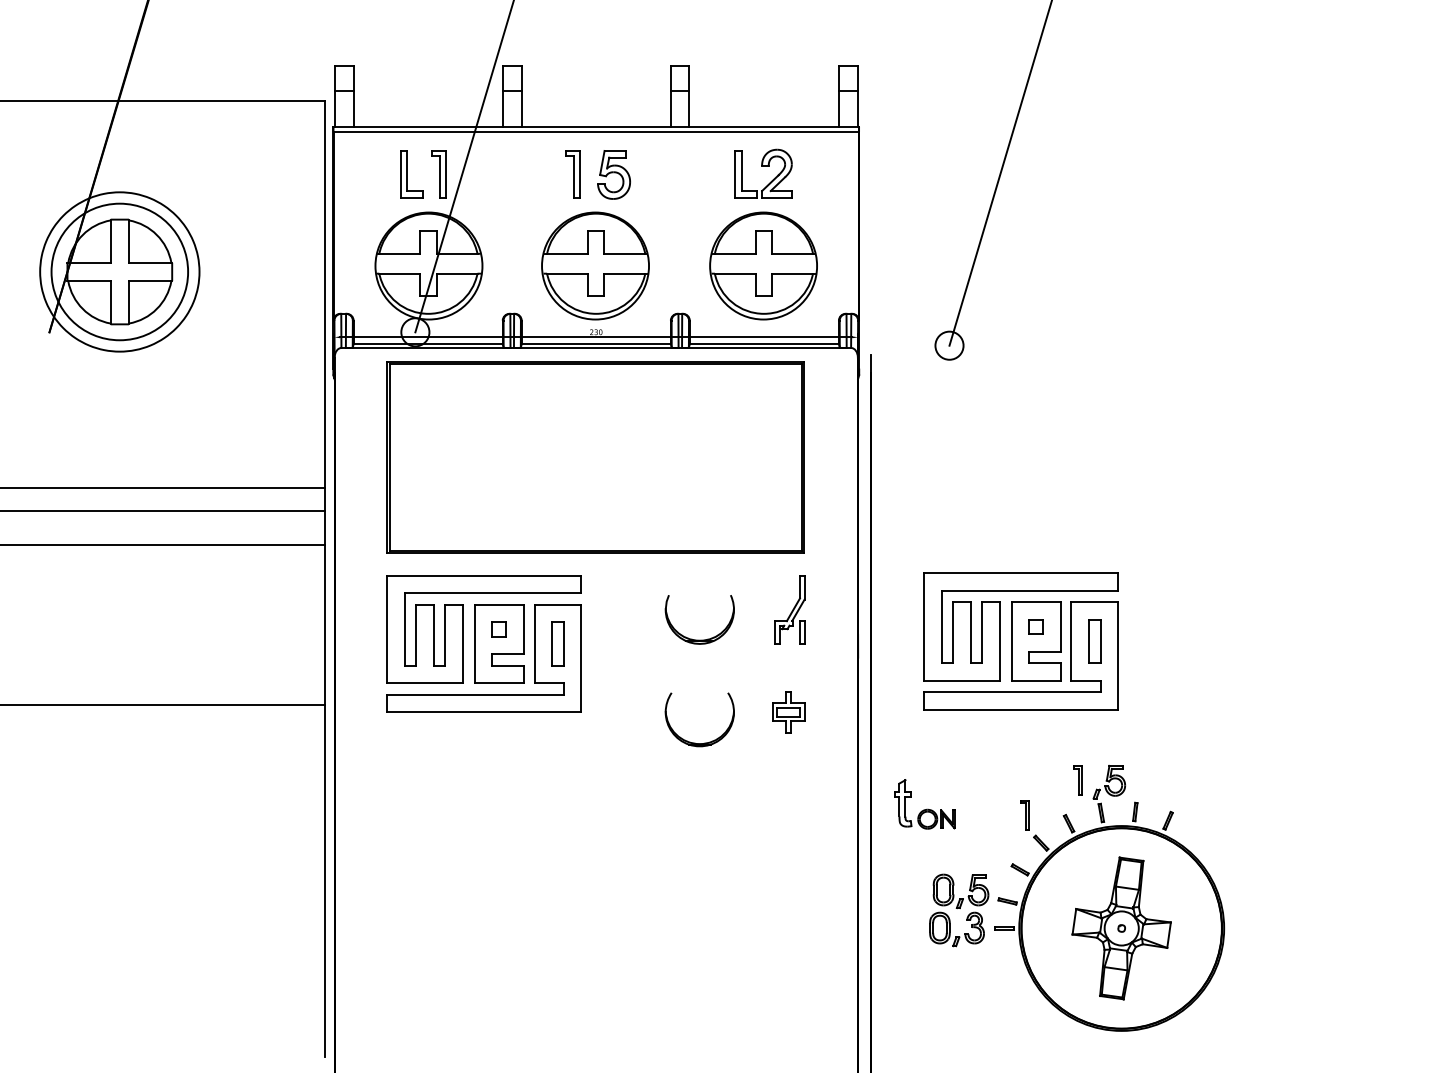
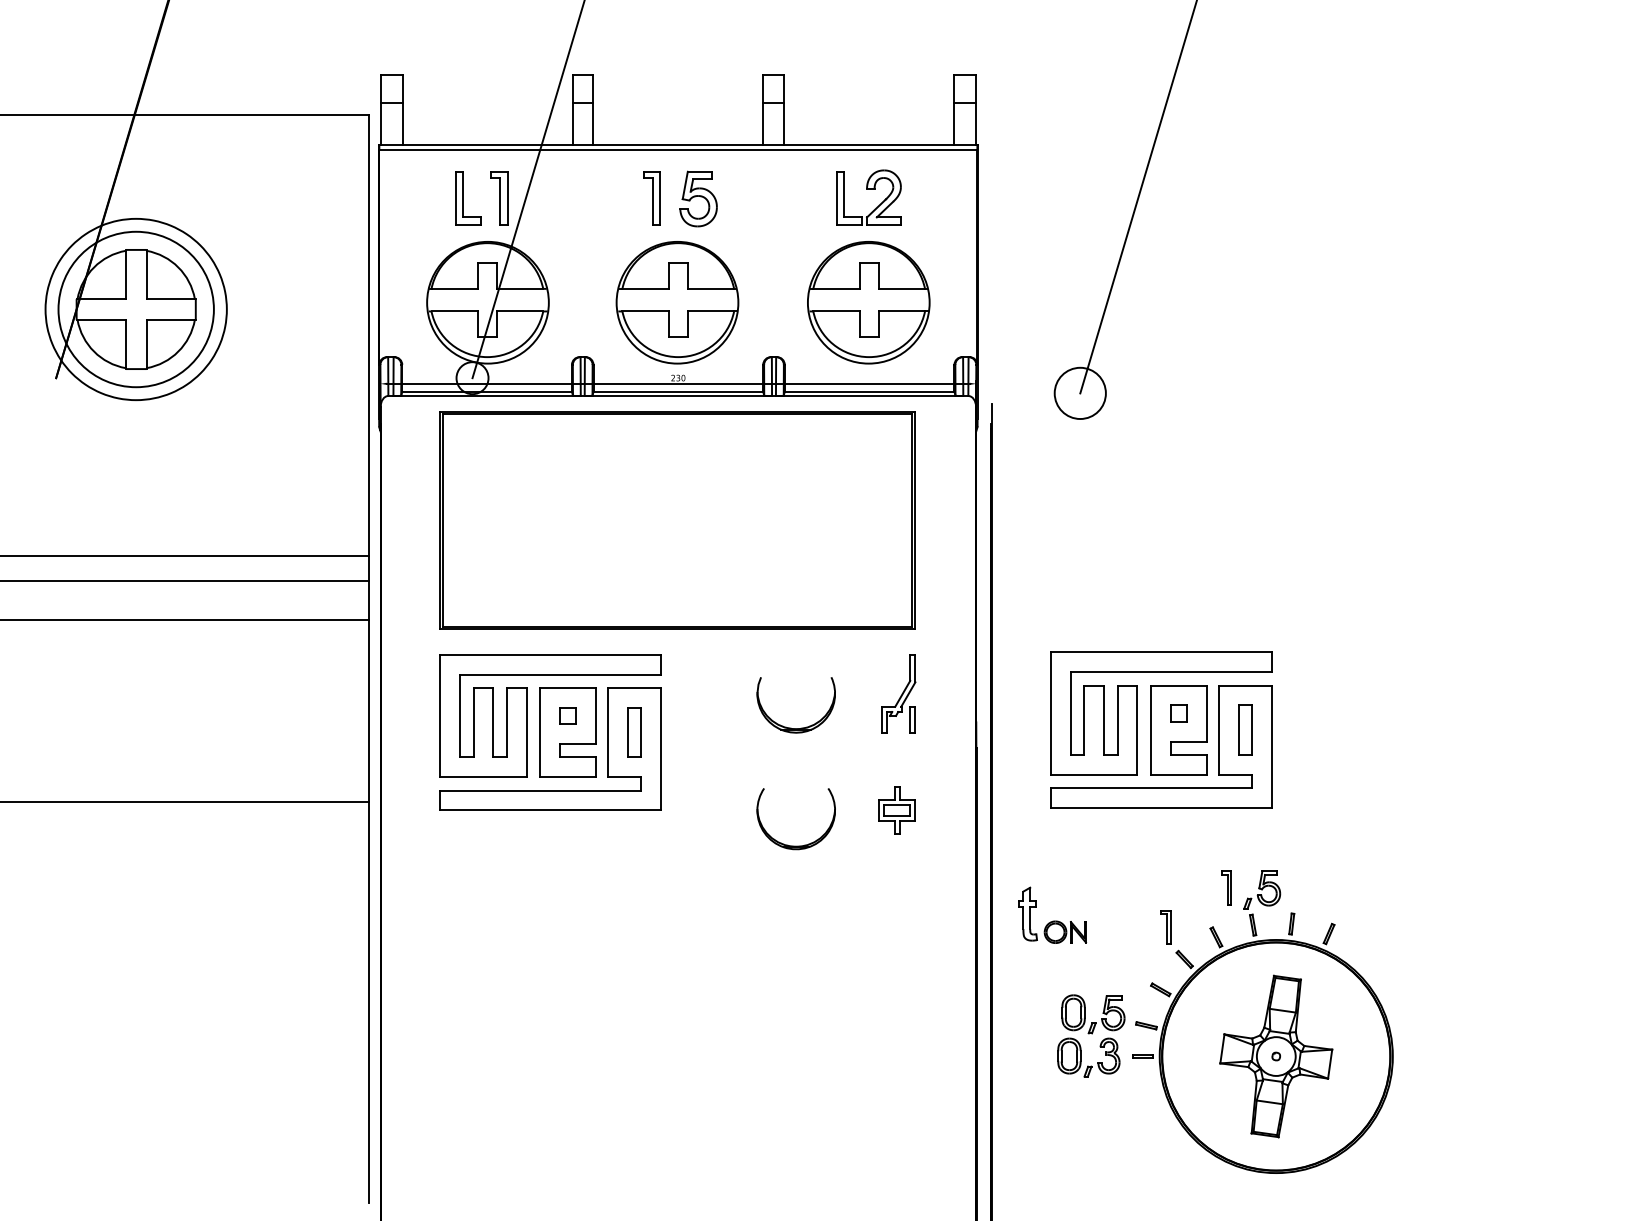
circle: (949, 345) -> (1080, 393), size x1.6

